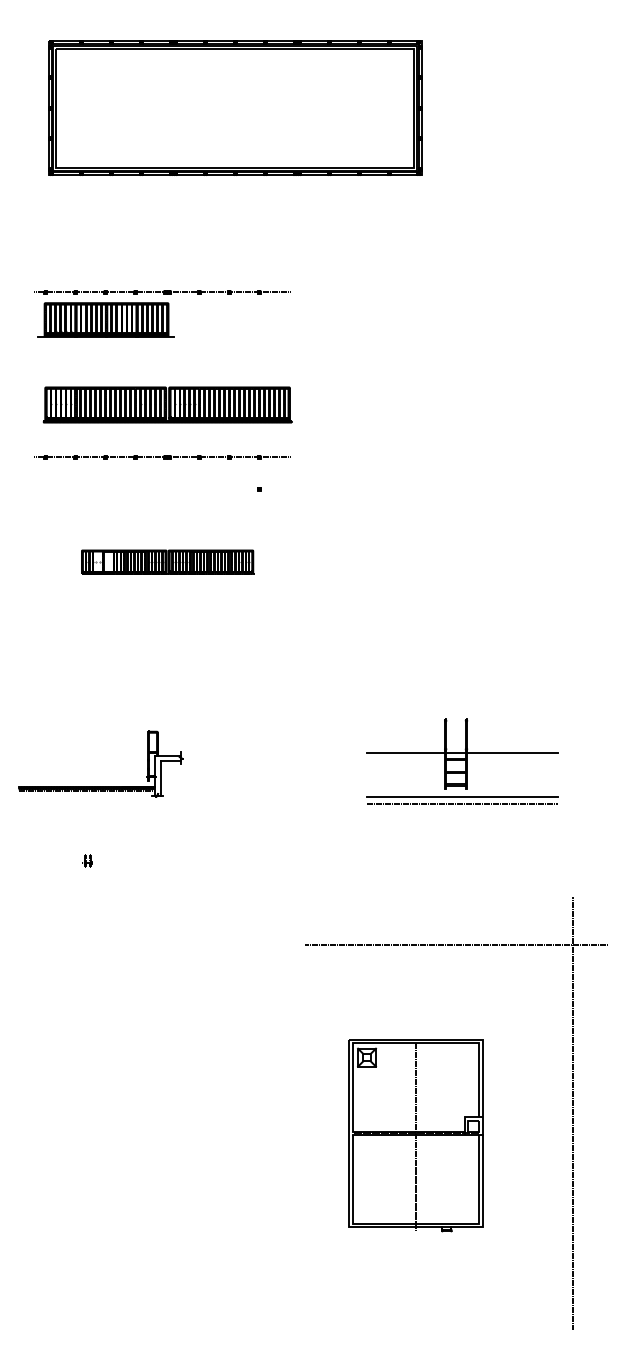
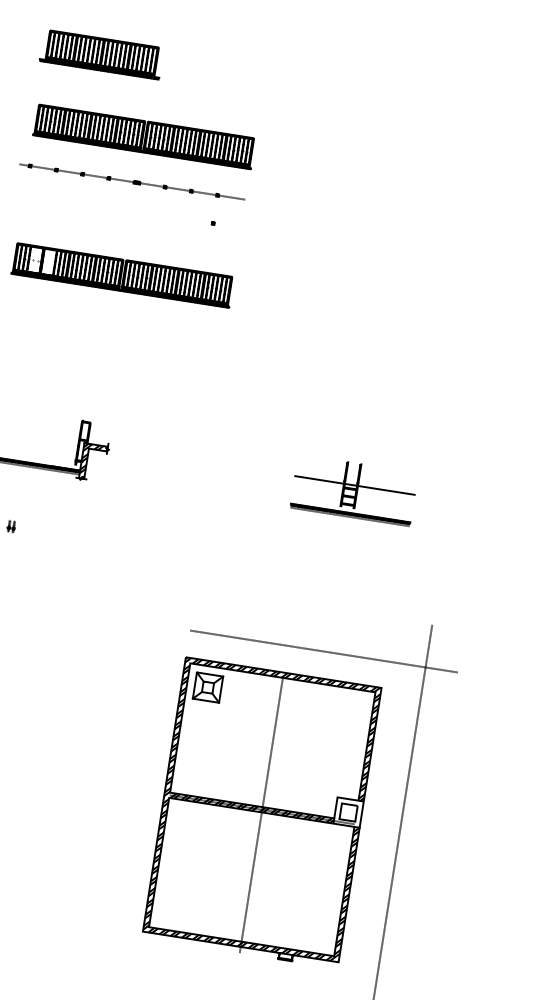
part: (162, 292) -> (155, 37), removed
hatch: (106, 337) -> (99, 69), added
part: (167, 562) -> (122, 275), size x1.43
part: (462, 760) -> (354, 489), size x0.71
hatch: (167, 775) -> (93, 462), added
part: (415, 1135) -> (261, 812), size x1.67

